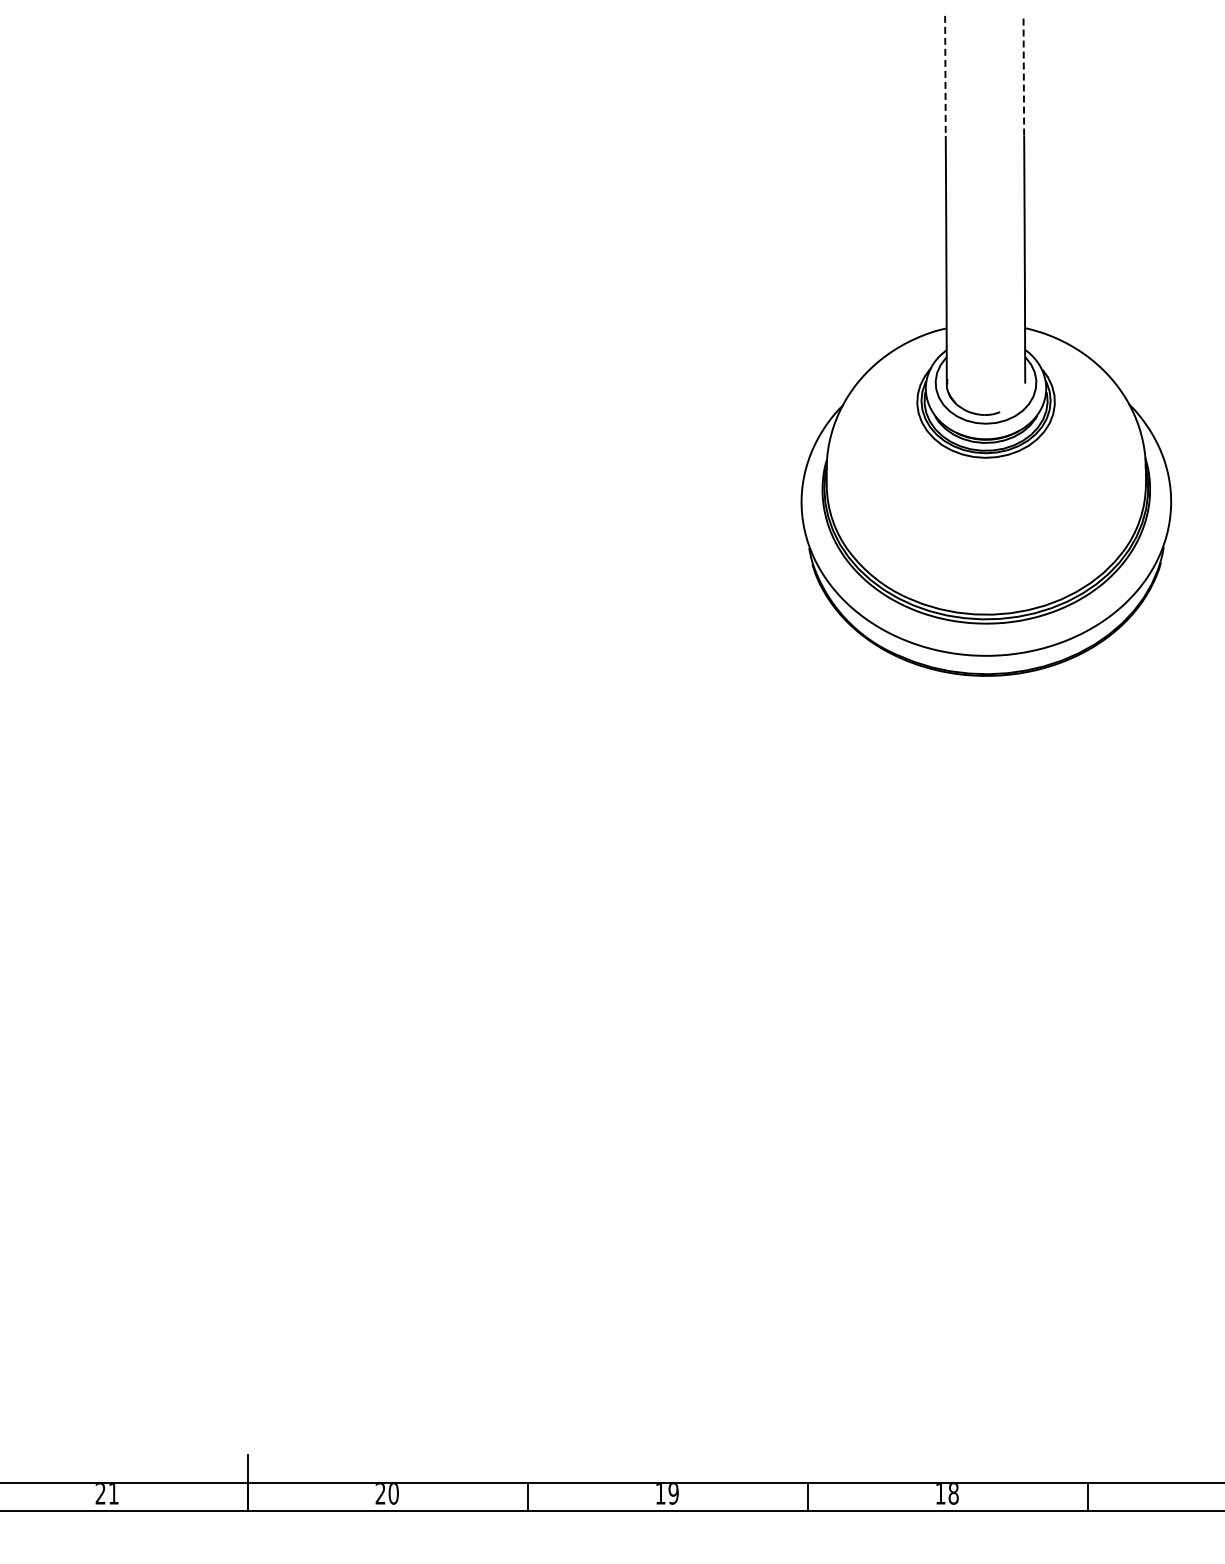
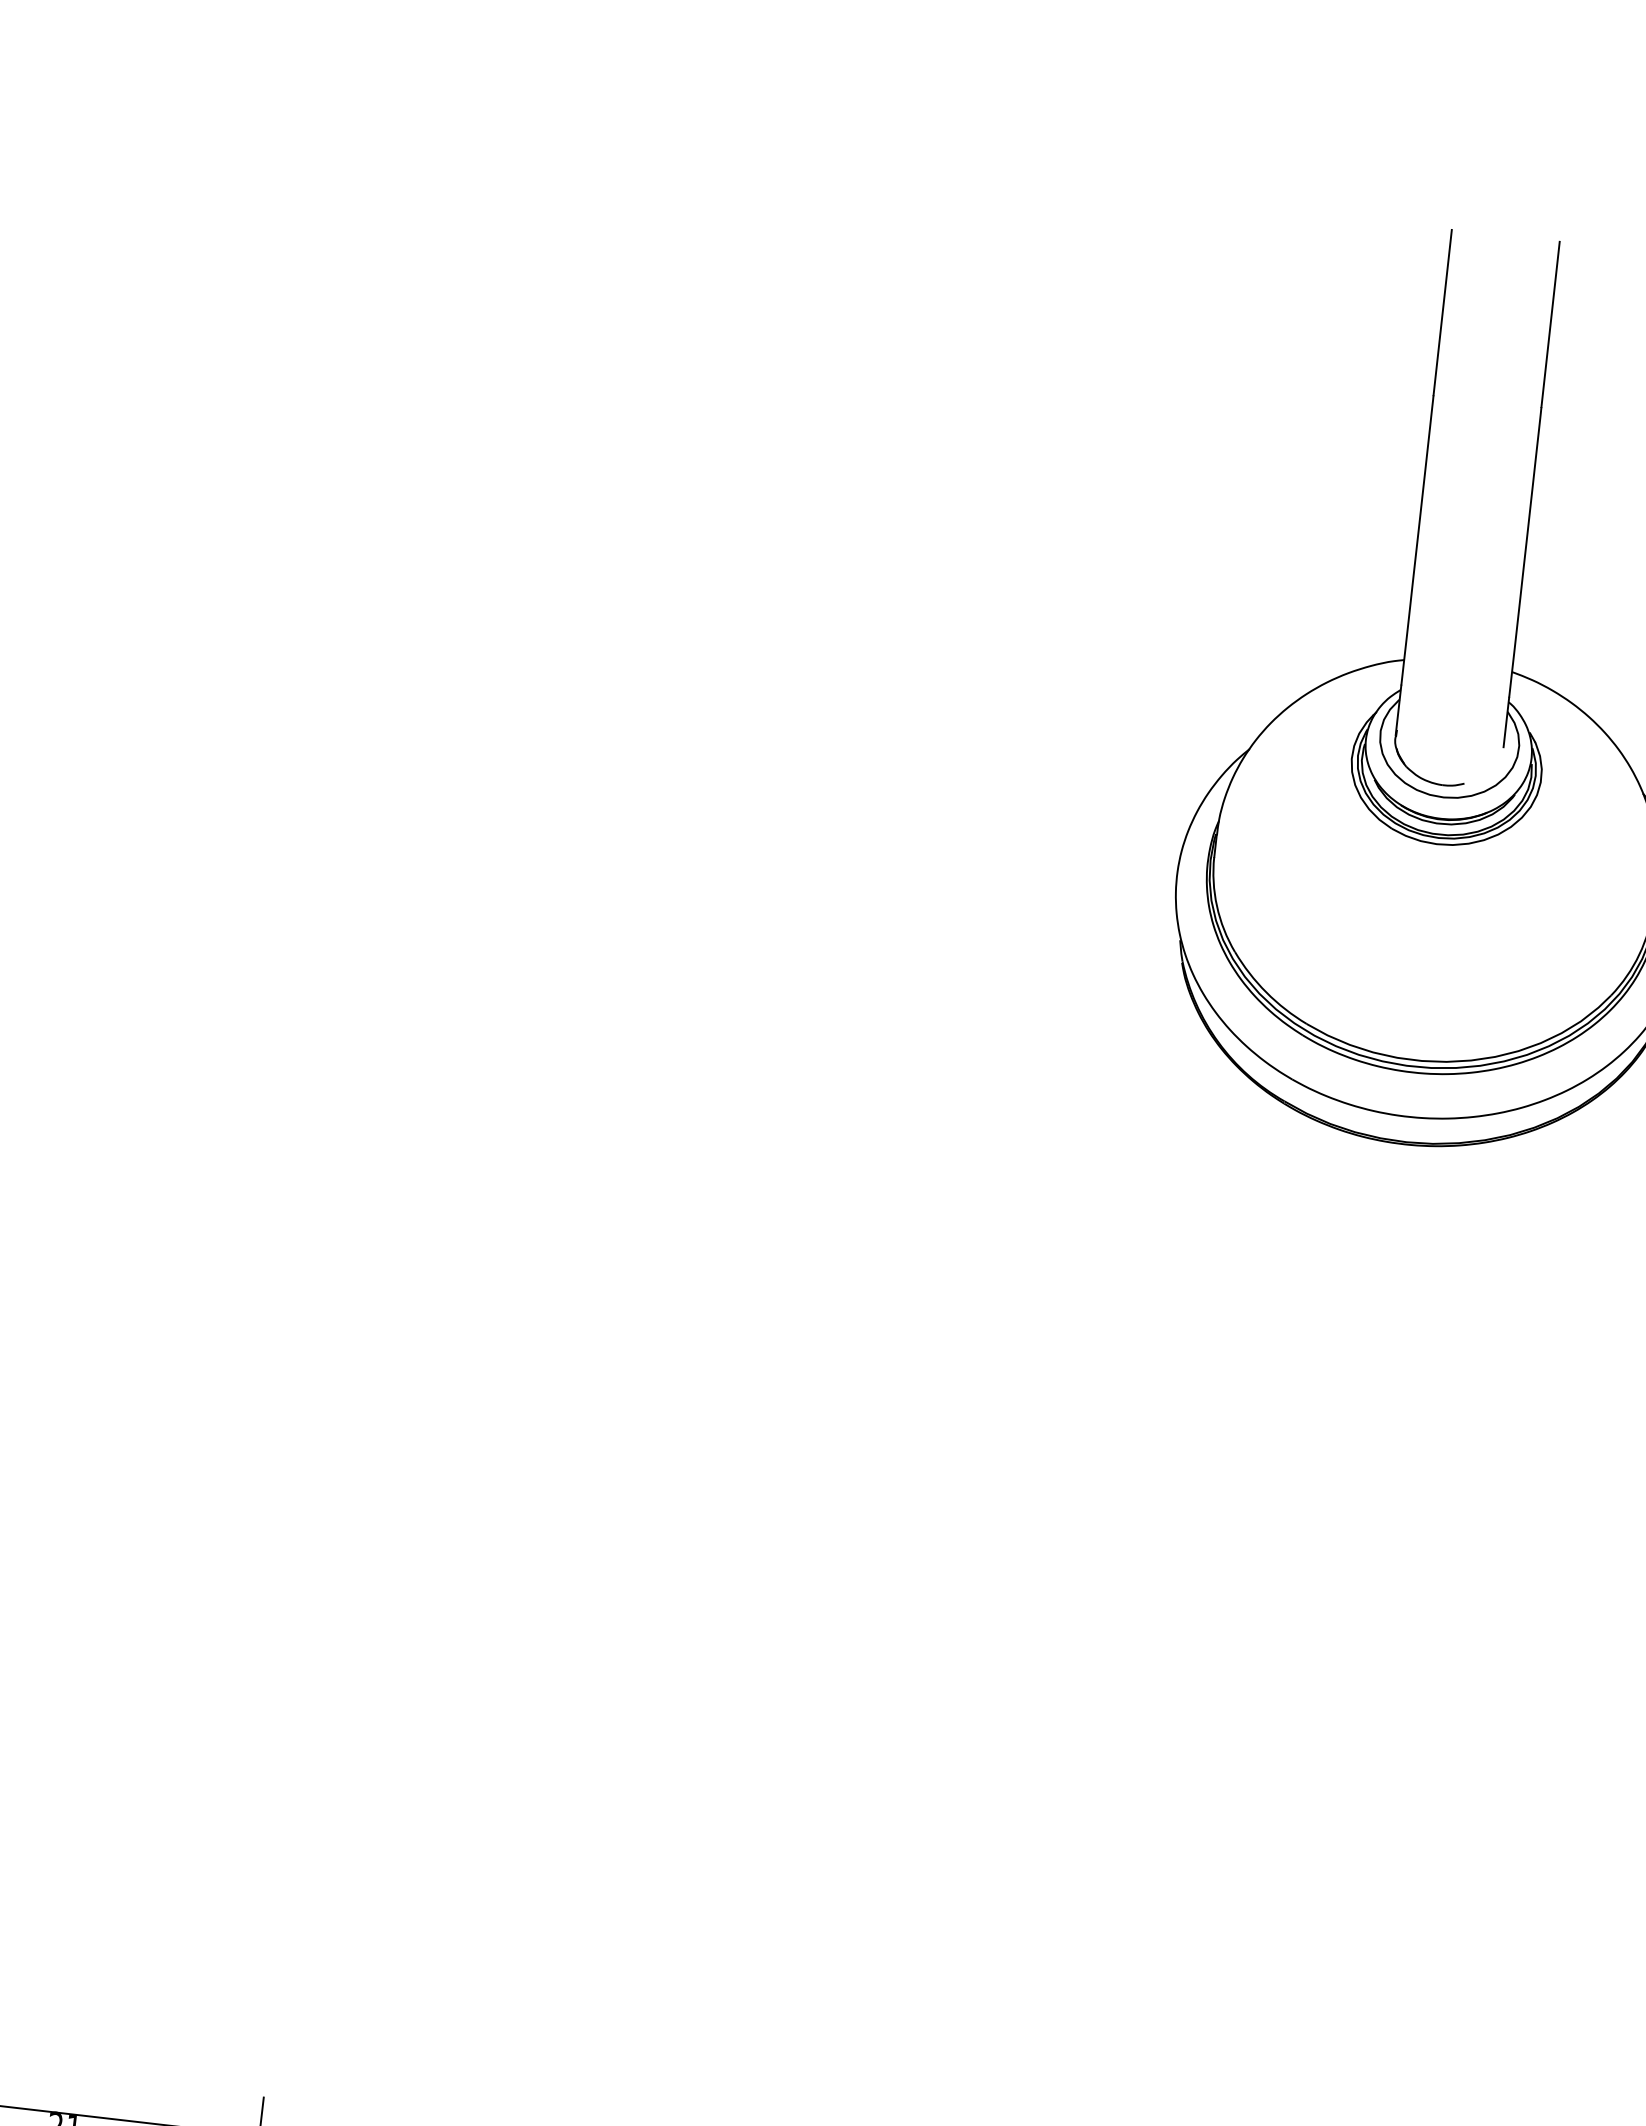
line: (1023, 75) -> (1550, 324), dashed -> solid
line: (945, 76) -> (1442, 313), dashed -> solid

